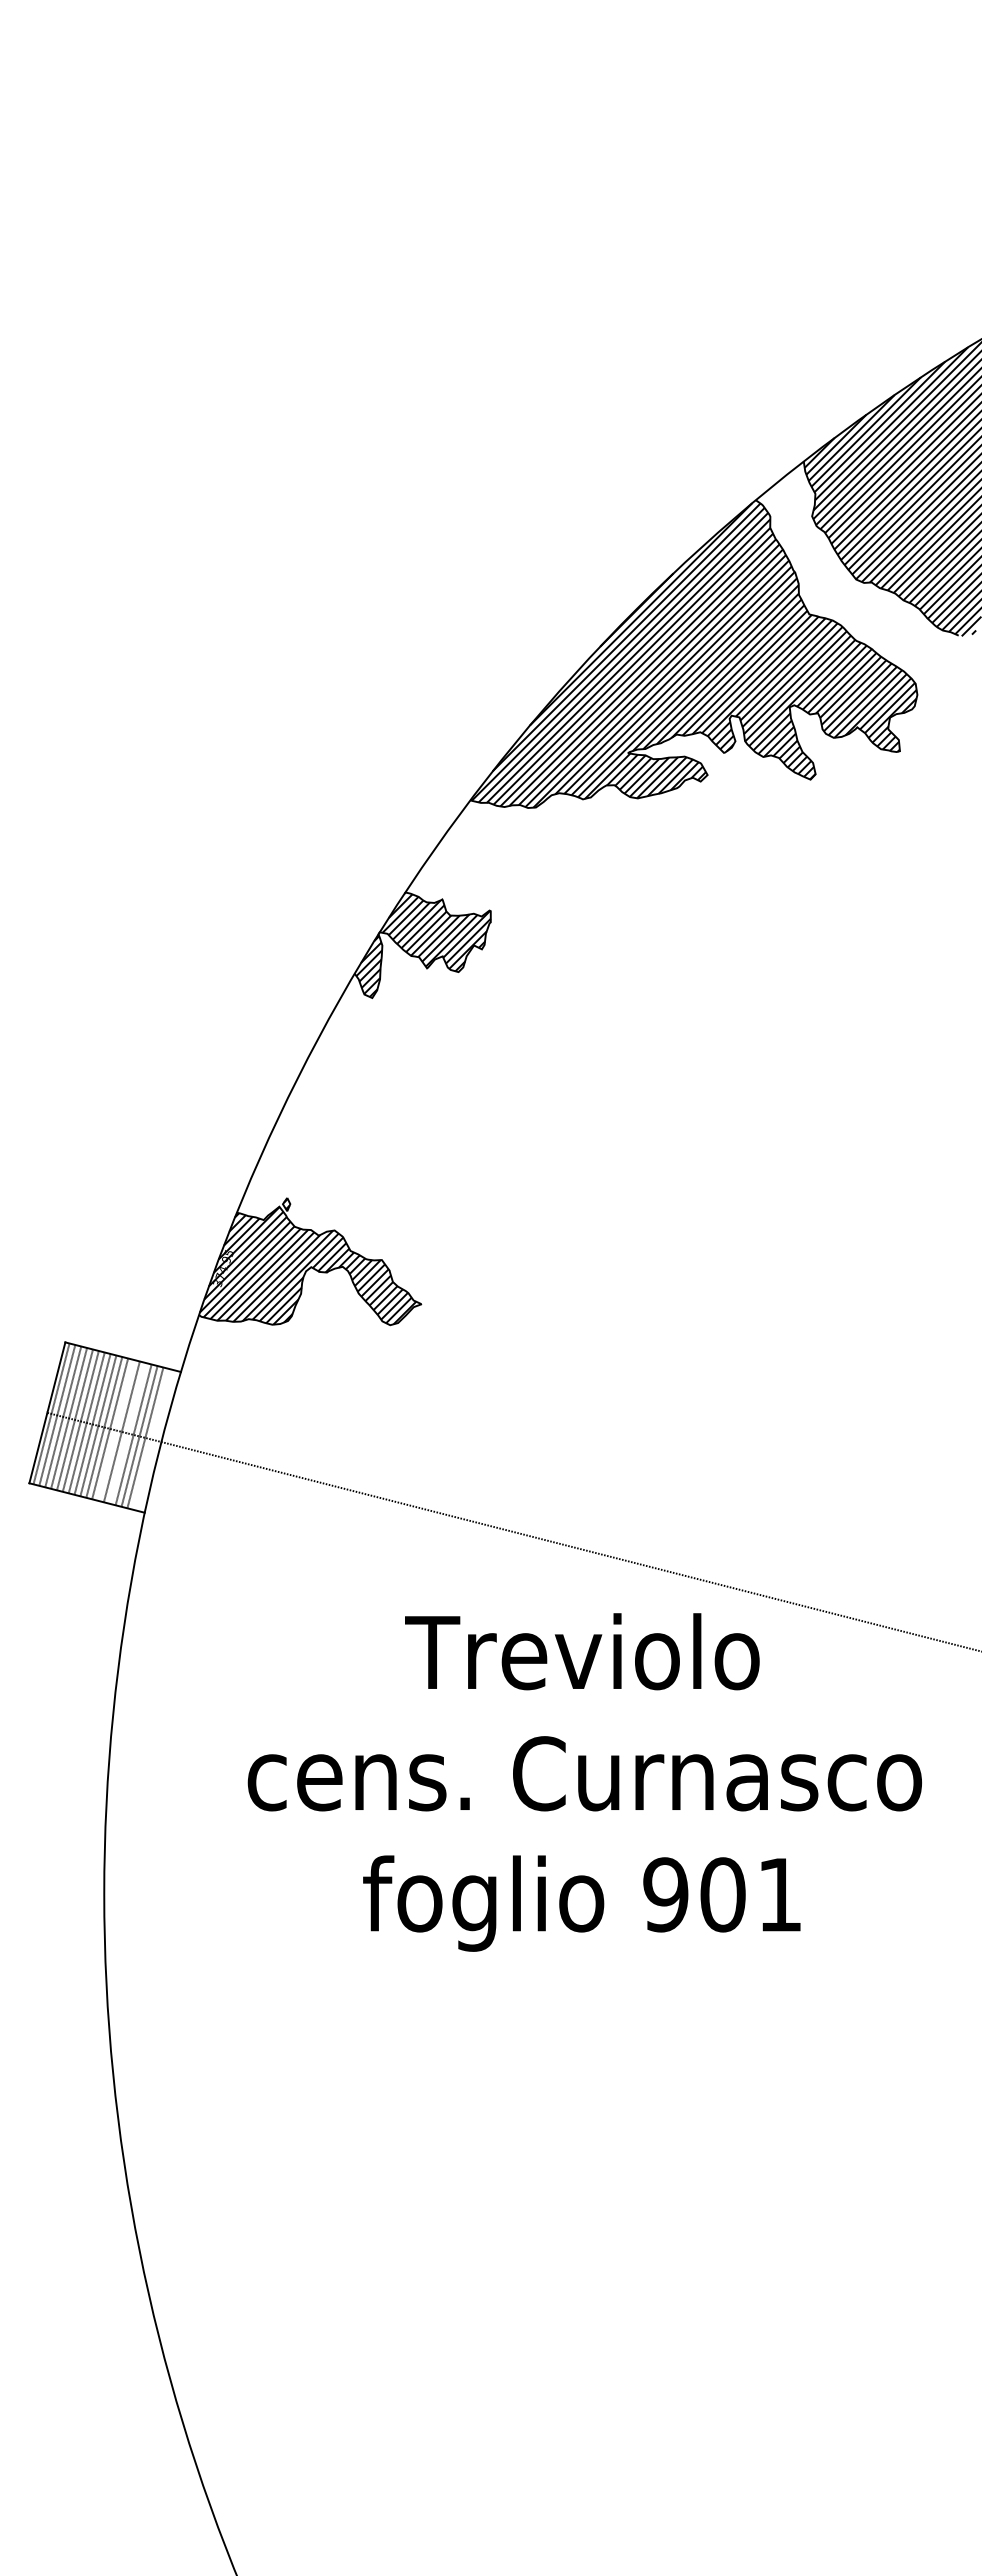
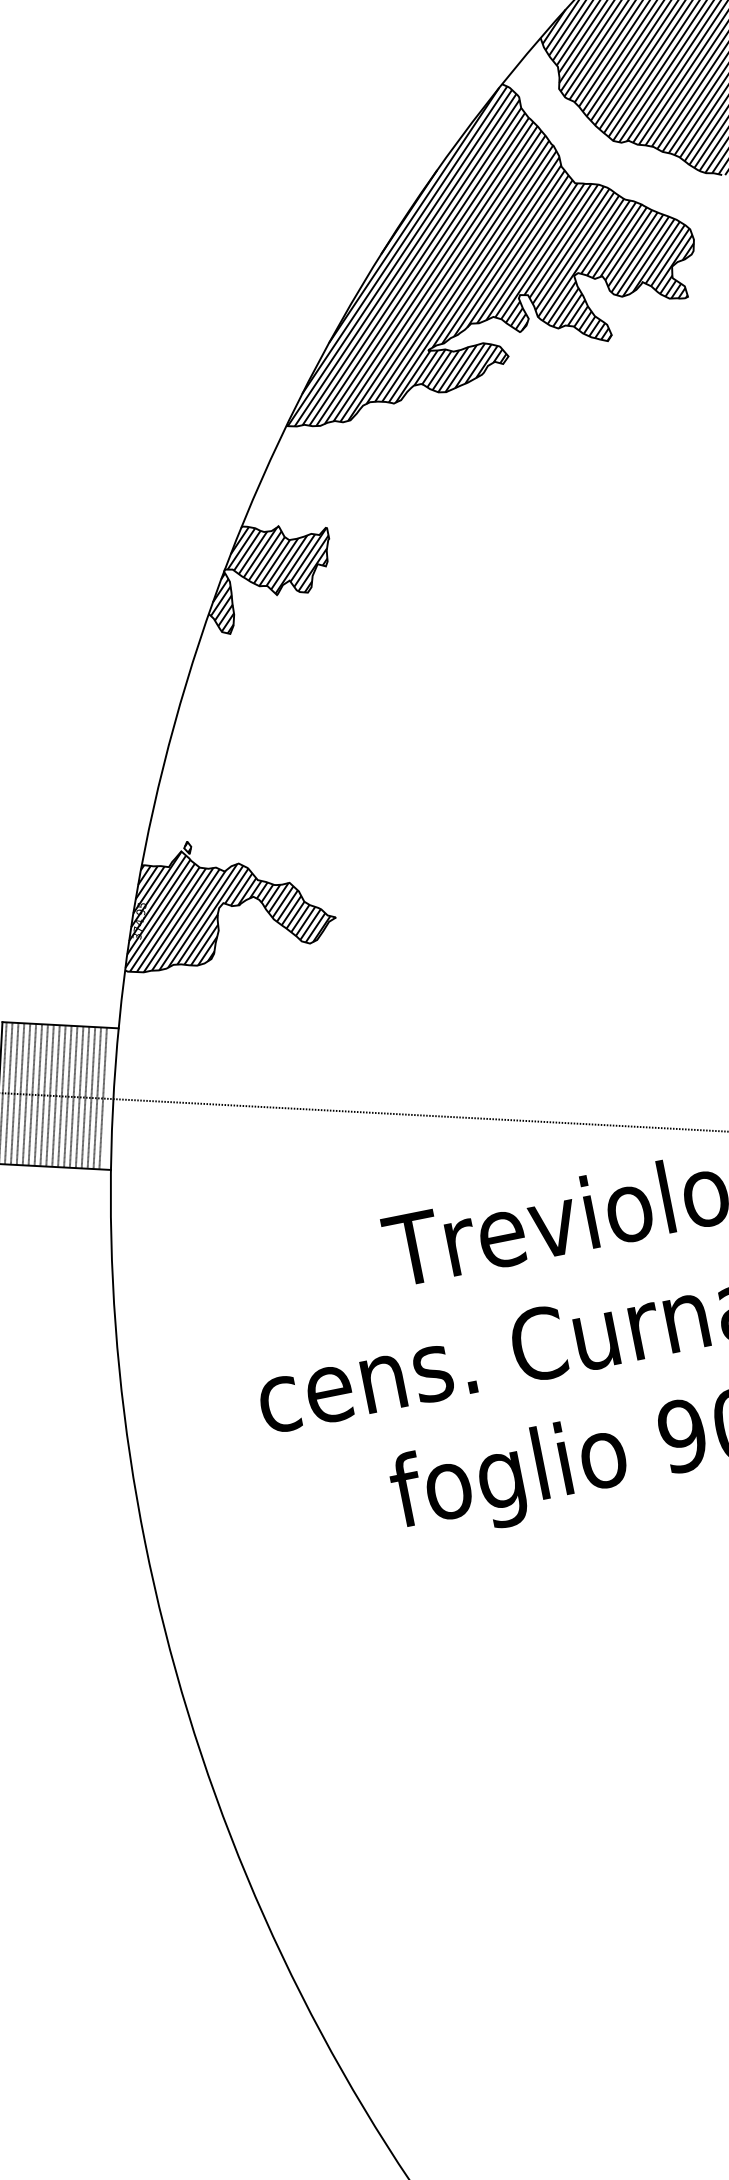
line: (116, 1429) -> (68, 1095), added
line: (127, 1433) -> (79, 1097), added
line: (151, 1438) -> (103, 1097), added

